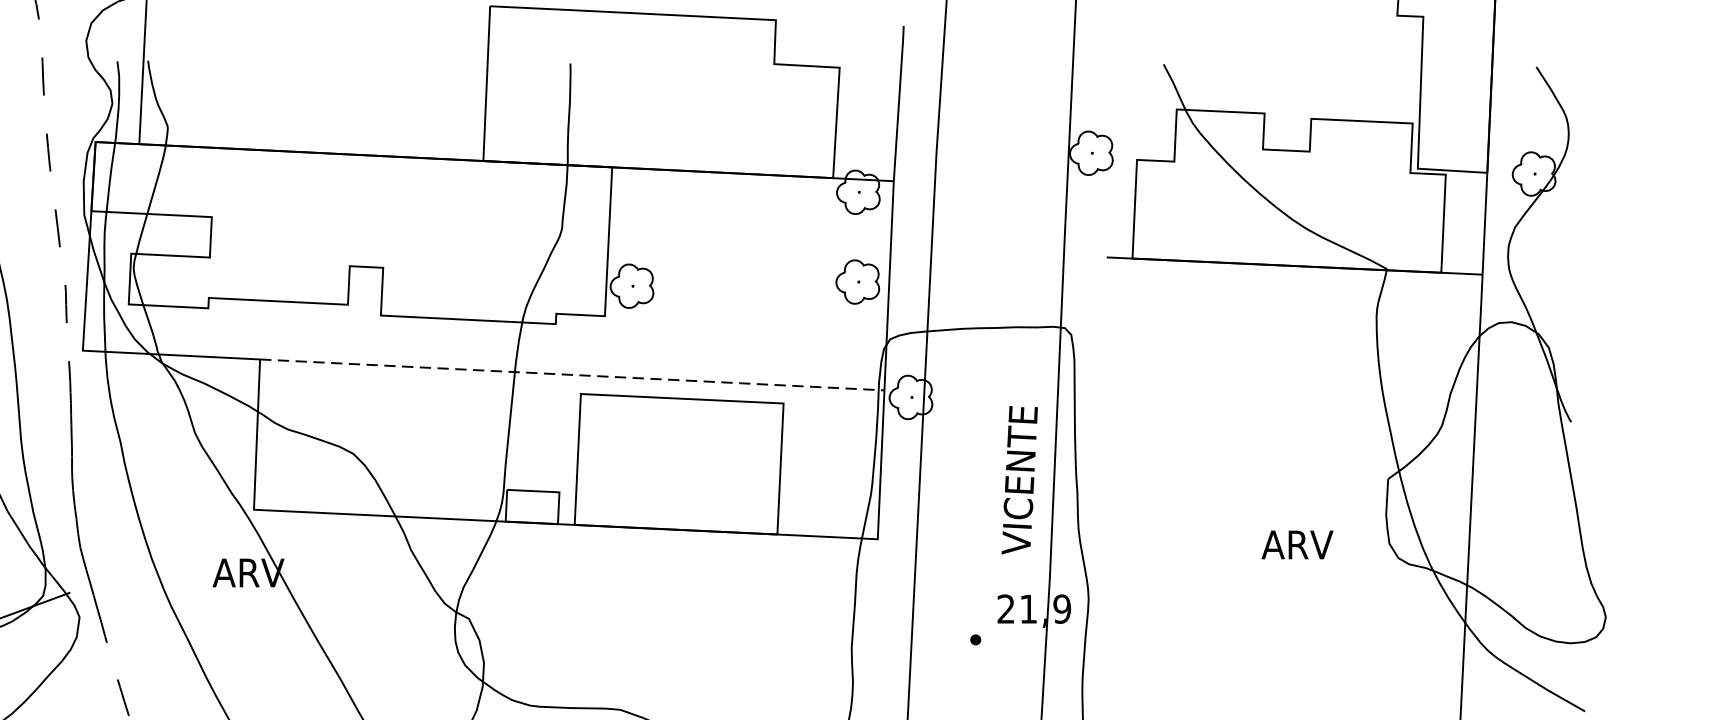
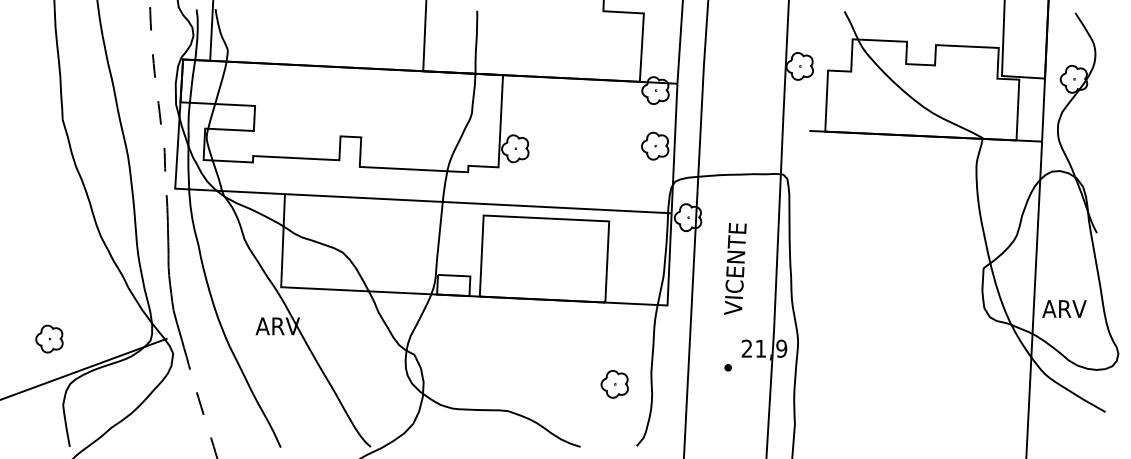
line: (572, 374) -> (478, 203), dashed -> solid
text: (1019, 479) -> (735, 268), moved
text: (1297, 544) -> (1064, 308), moved
part: (792, 666) -> (614, 384), added

